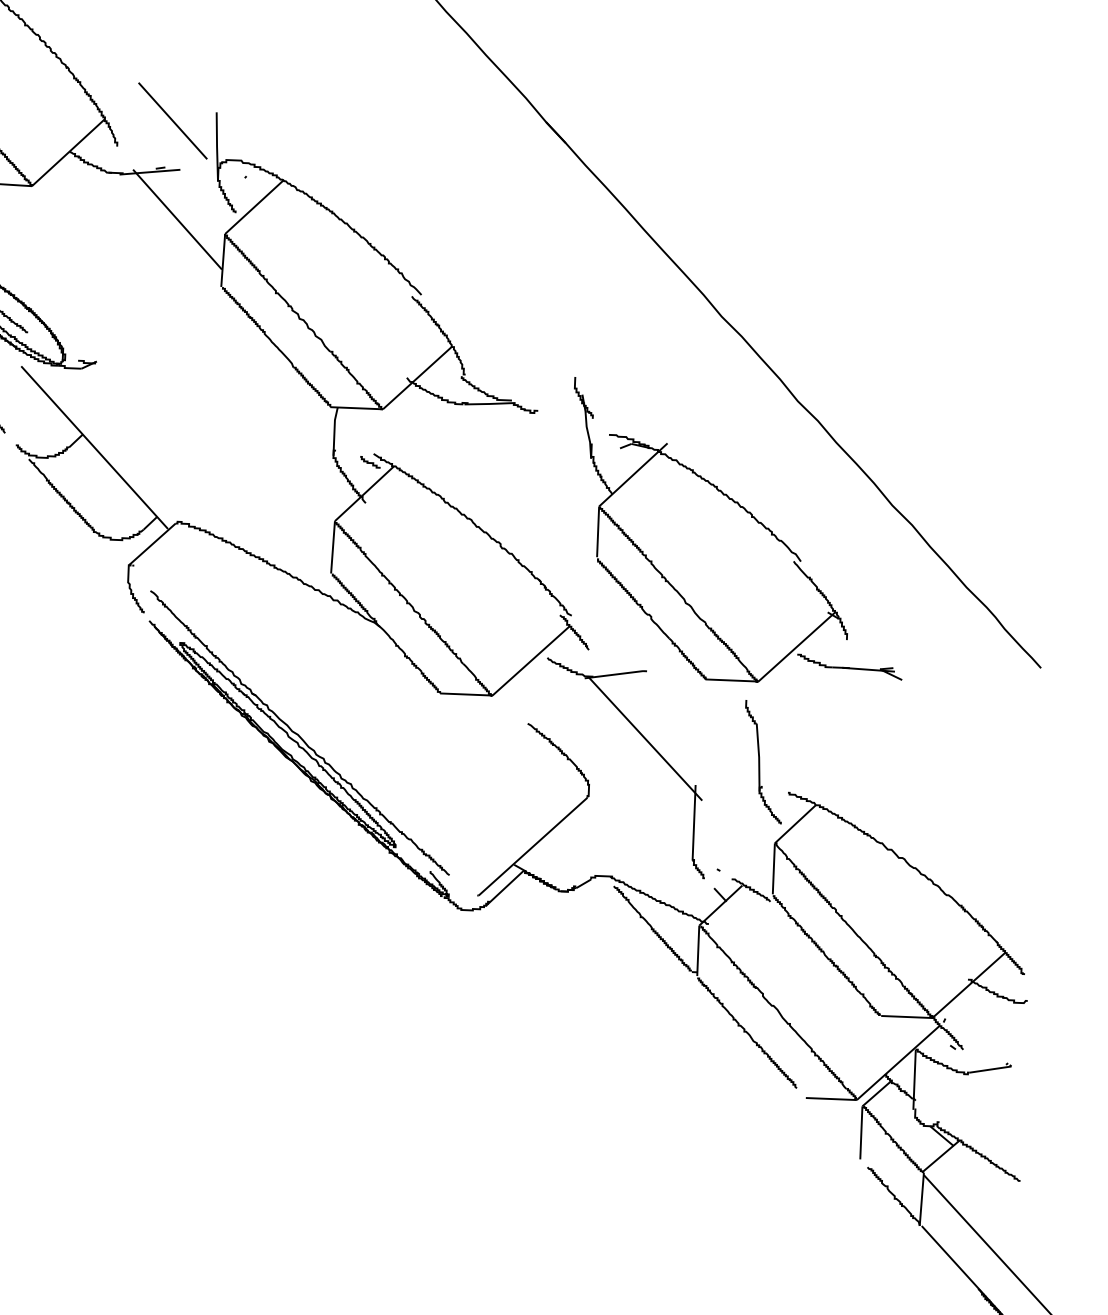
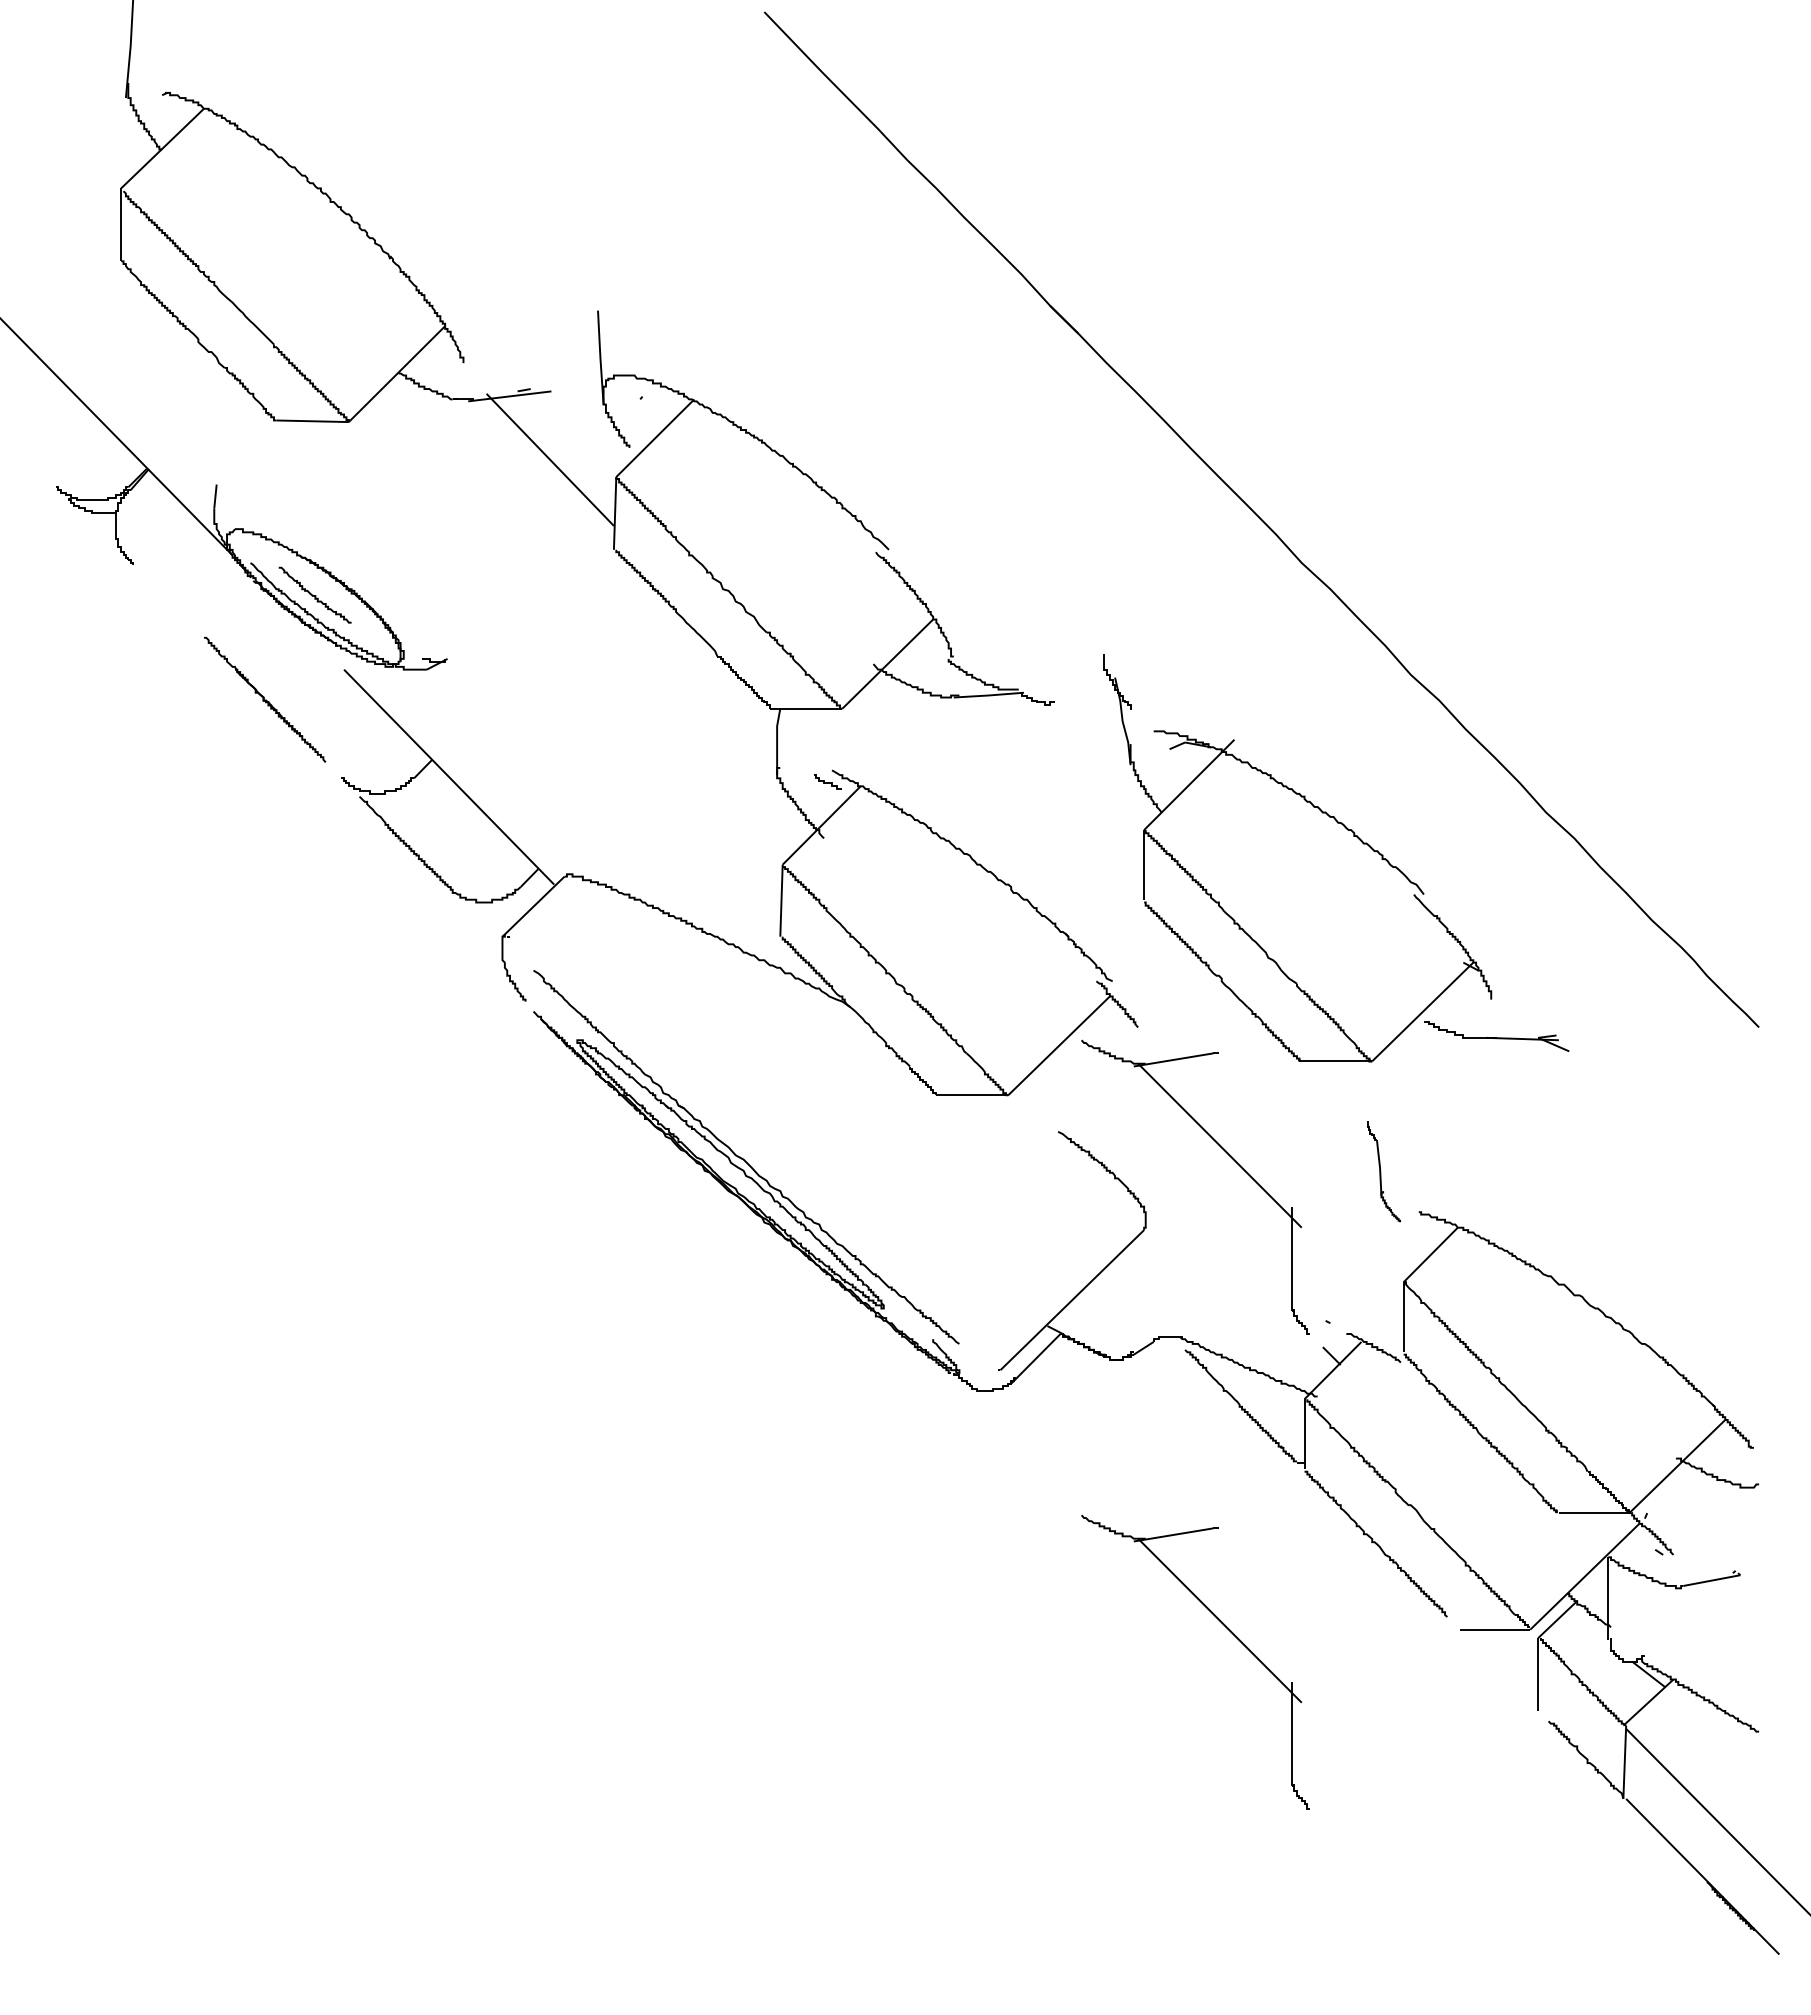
line: (172, 120) -> (538, 324), removed
part: (763, 762) -> (1383, 1171), size x0.6
part: (636, 1091) -> (1227, 1629), added

